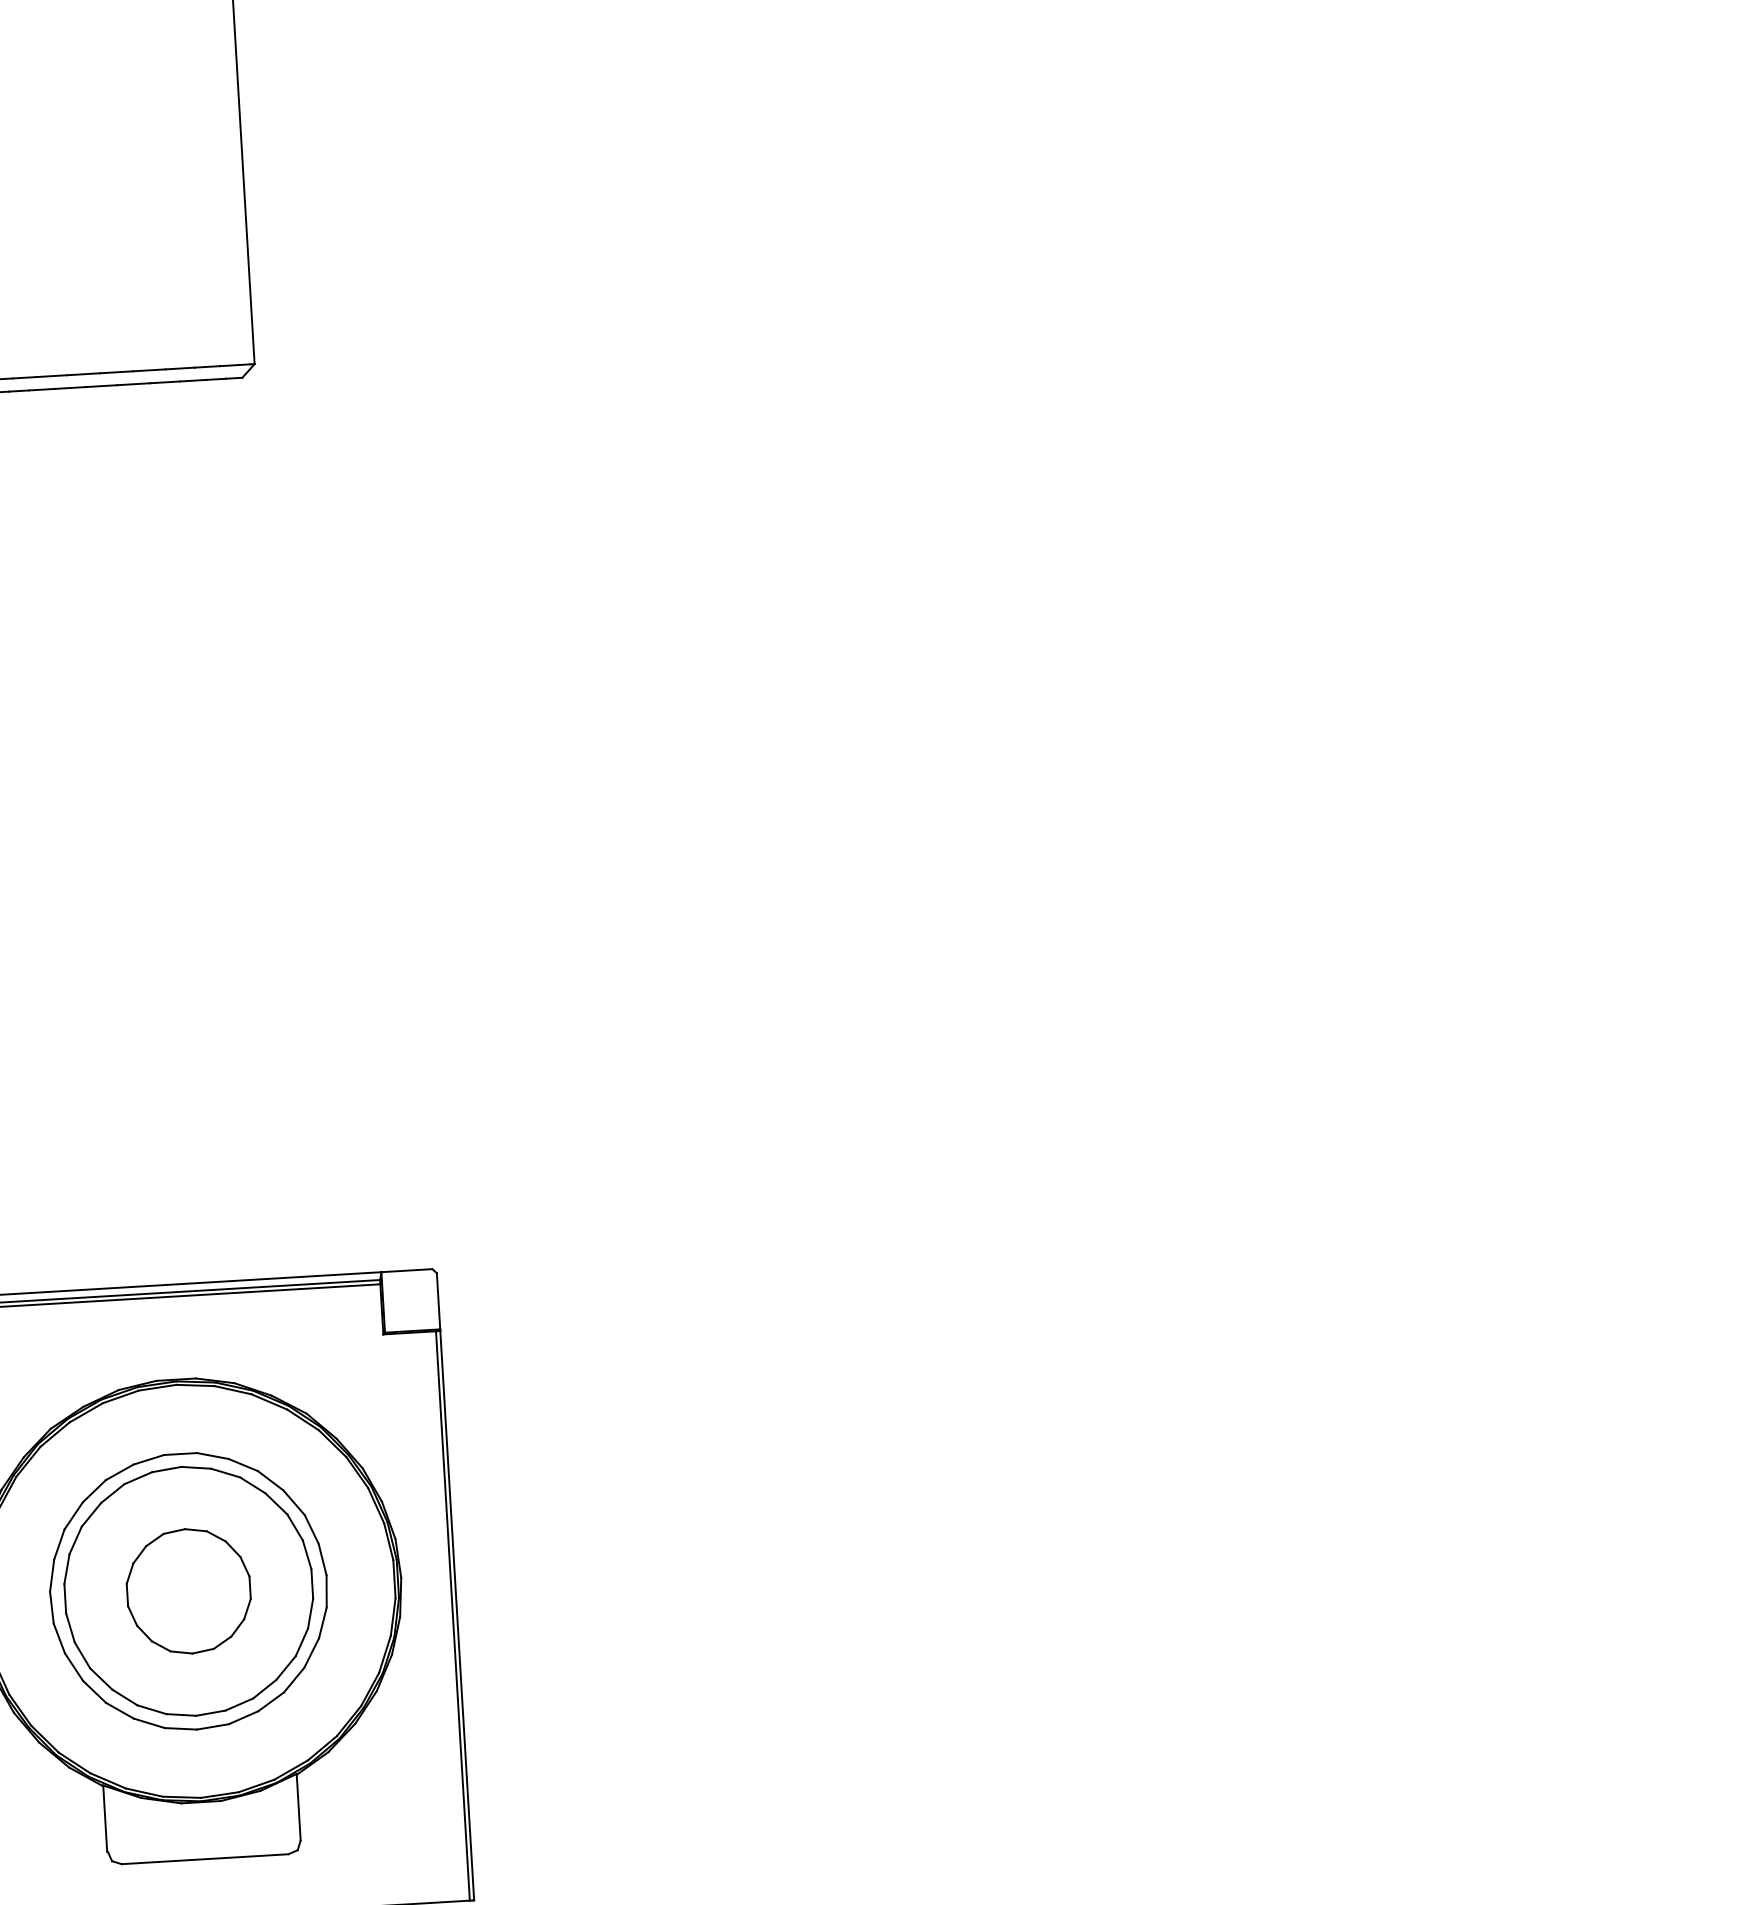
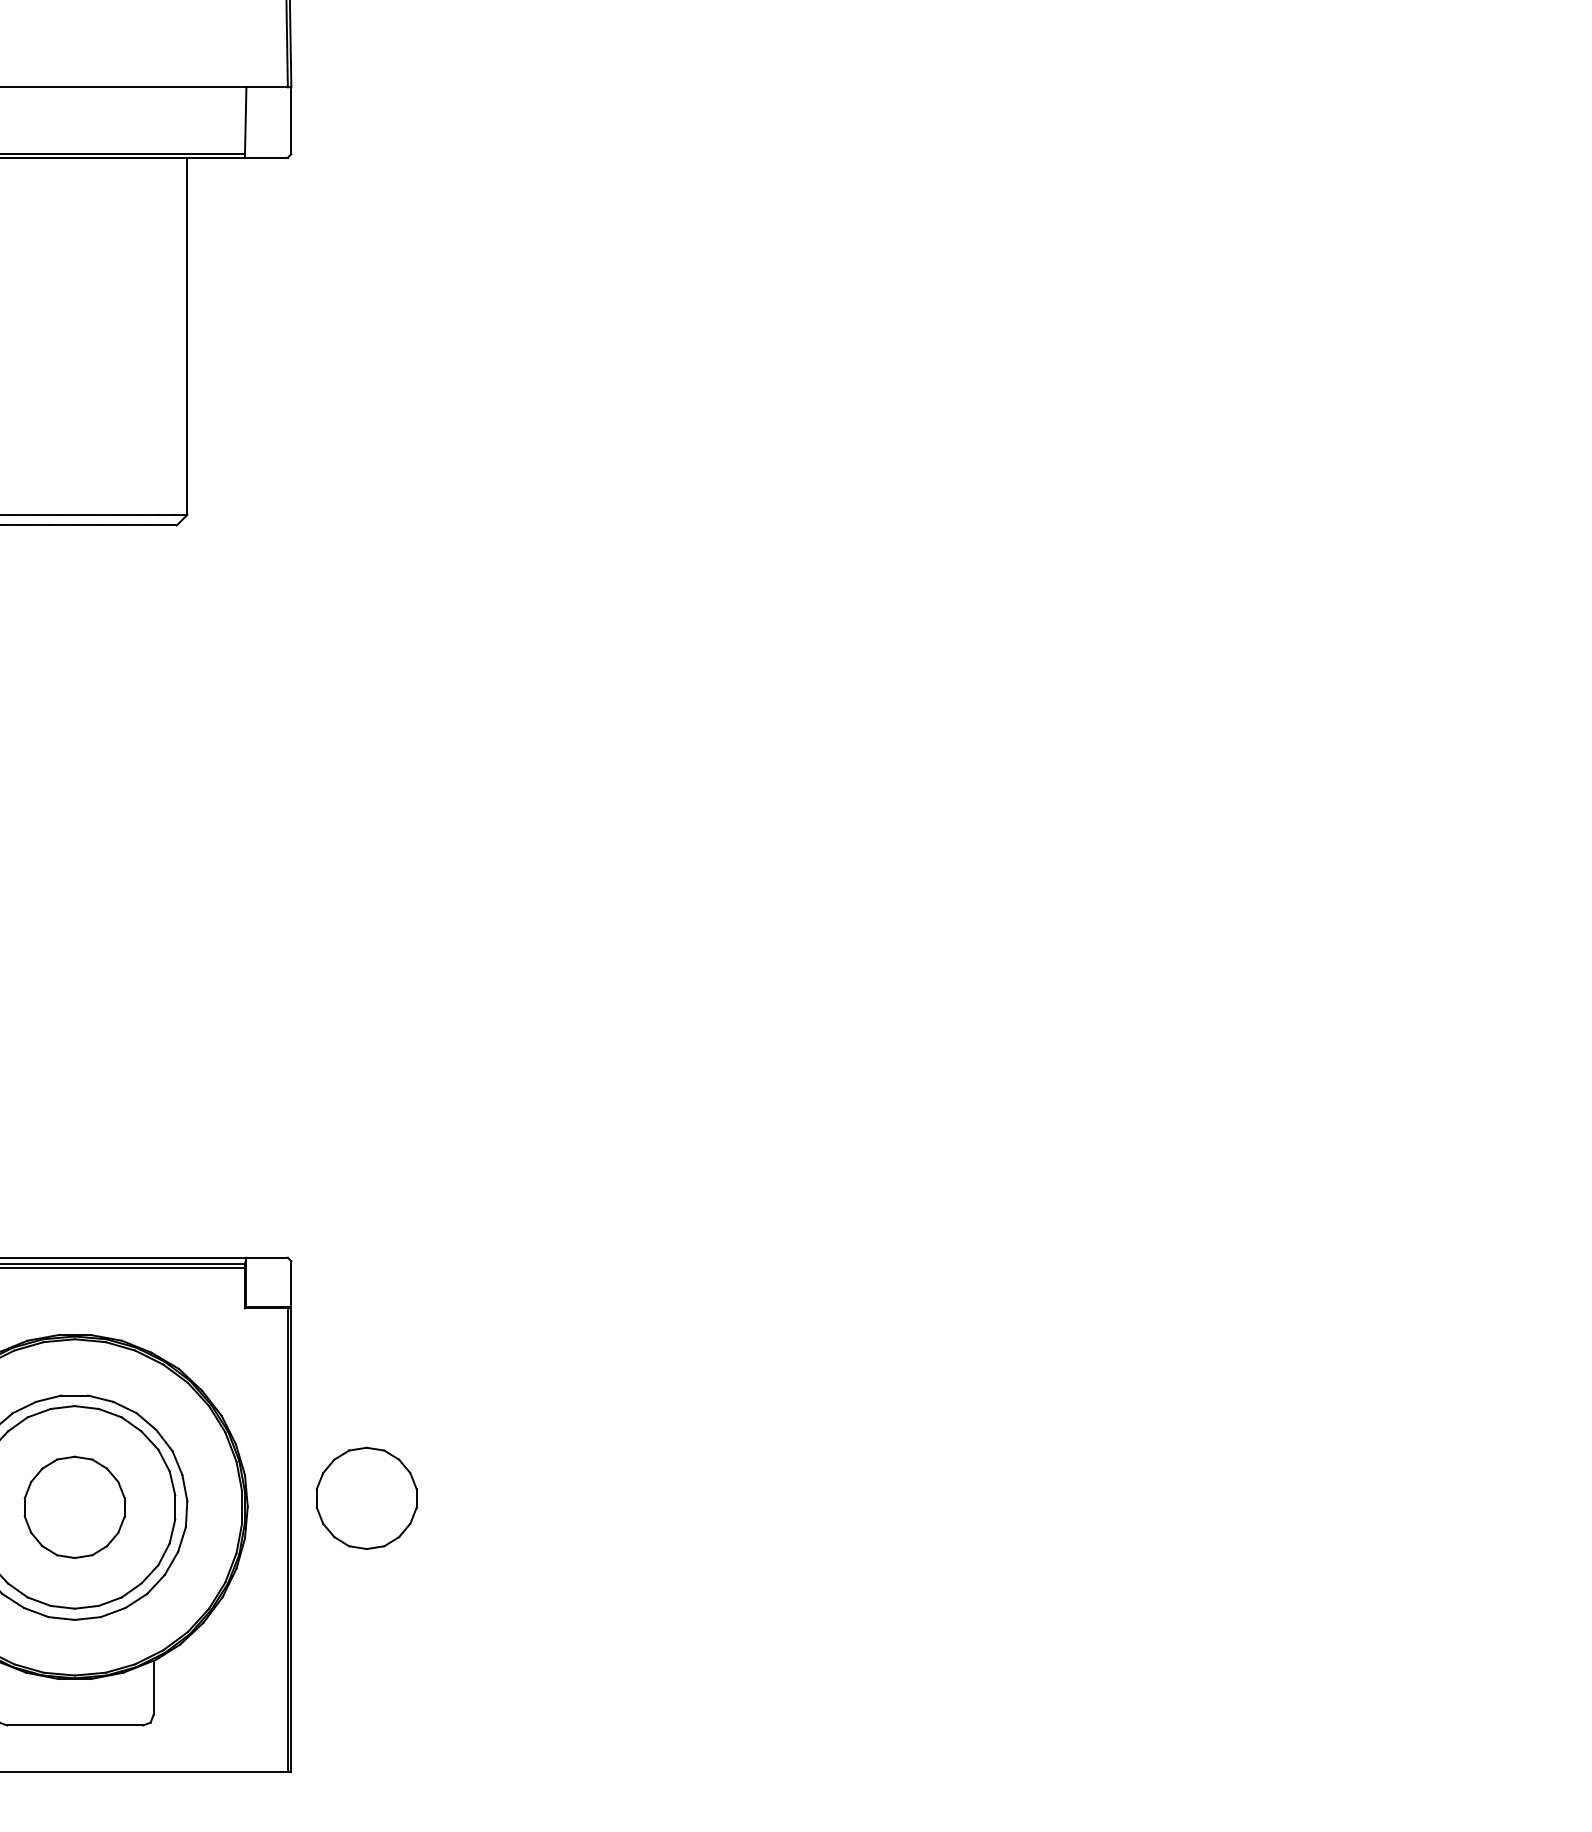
part: (546, 1557) -> (366, 1497), added

